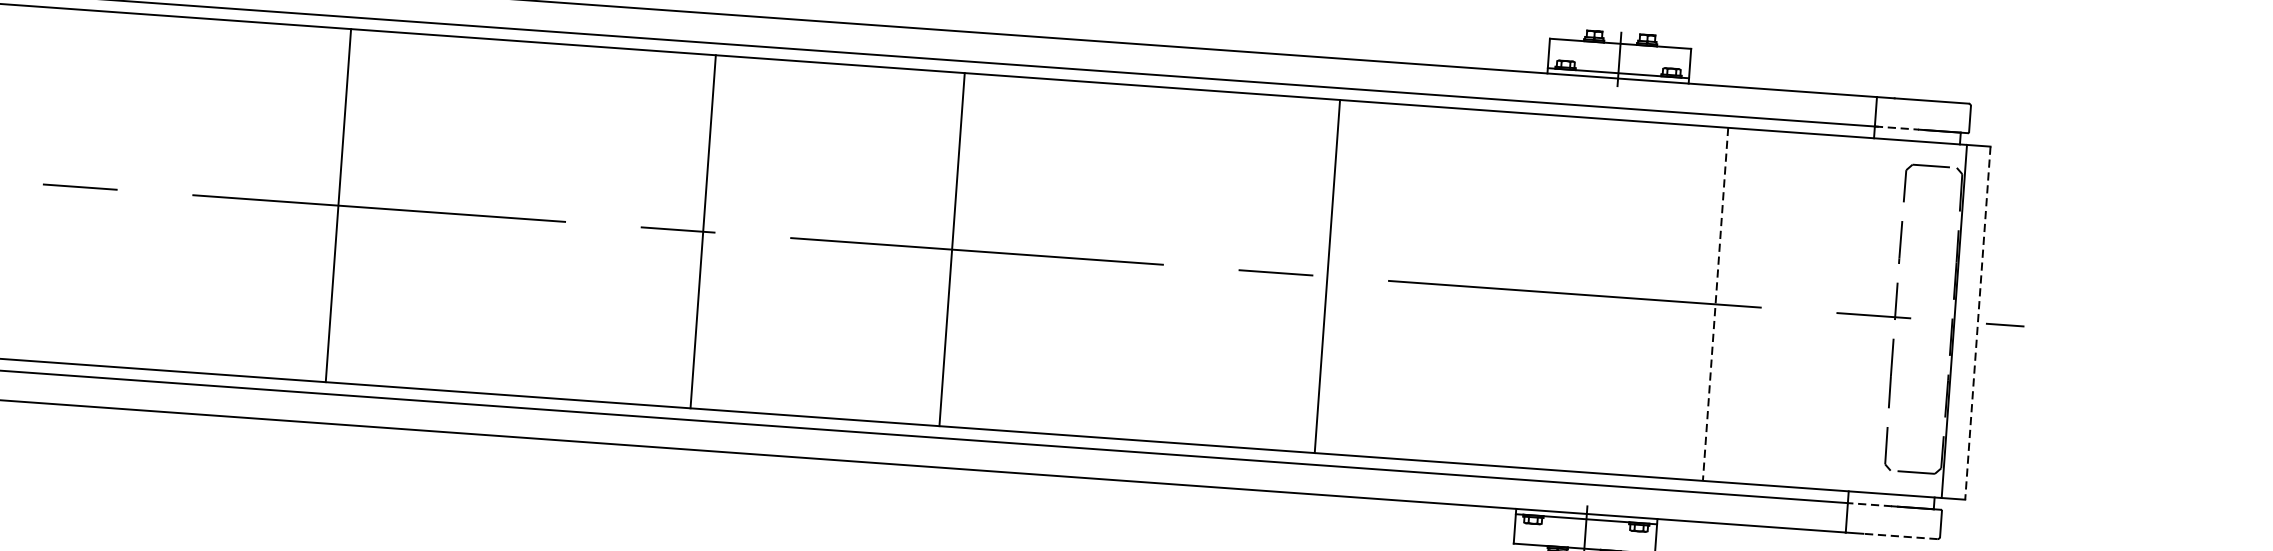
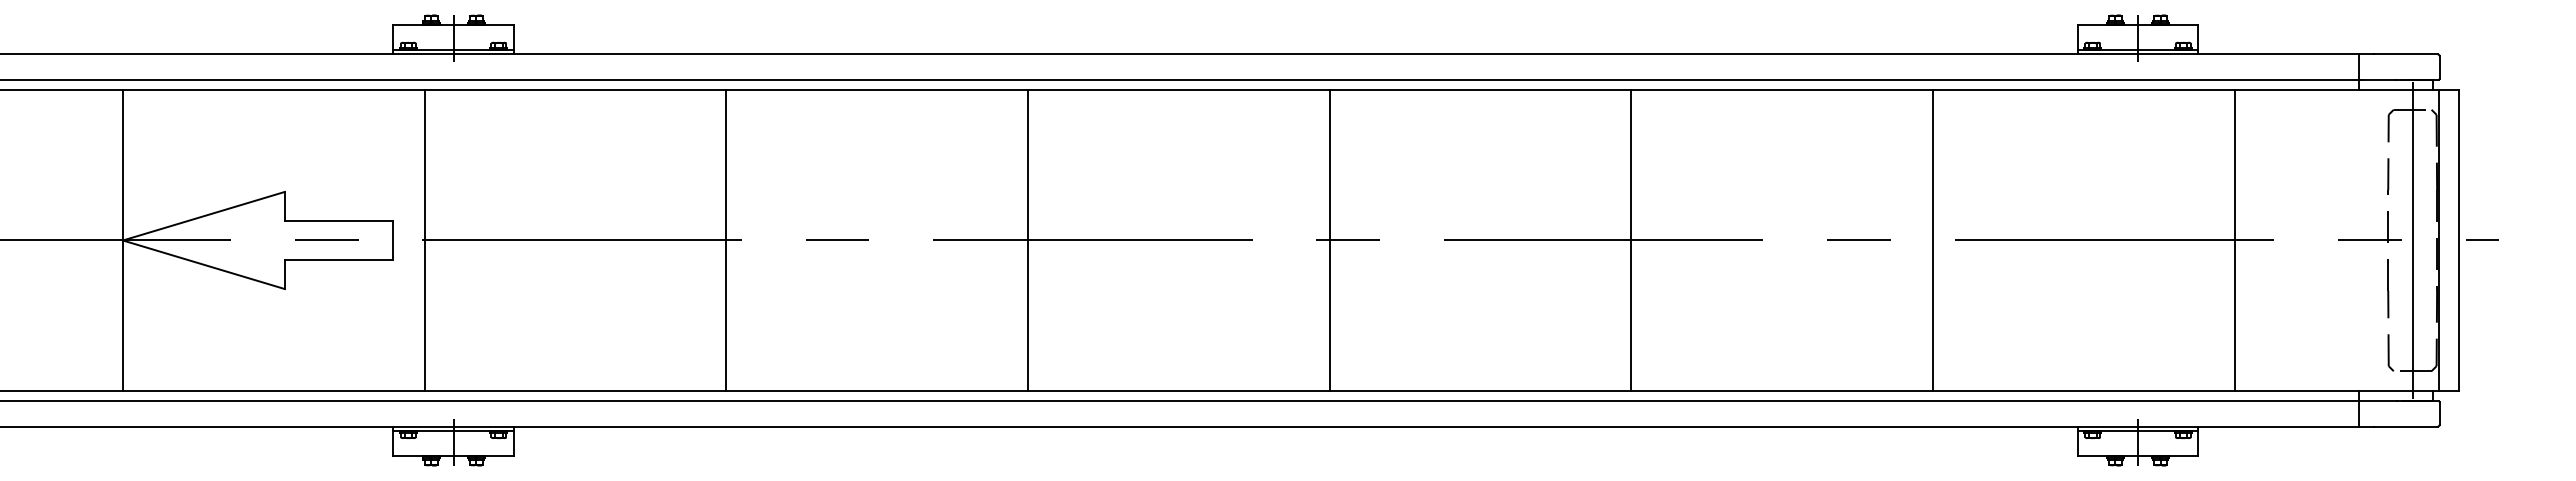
line: (1897, 128) -> (2378, 79), dashed -> solid
line: (338, 205) -> (1028, 240), moved
line: (702, 231) -> (1329, 240), moved
line: (952, 249) -> (1631, 240), moved
line: (1327, 276) -> (1933, 240), moved
line: (1715, 304) -> (2234, 240), dashed -> solid
line: (1923, 318) -> (2412, 239), added
line: (1977, 323) -> (2458, 240), dashed -> solid
line: (1870, 504) -> (2378, 401), dashed -> solid
line: (1900, 536) -> (2406, 426), dashed -> solid

